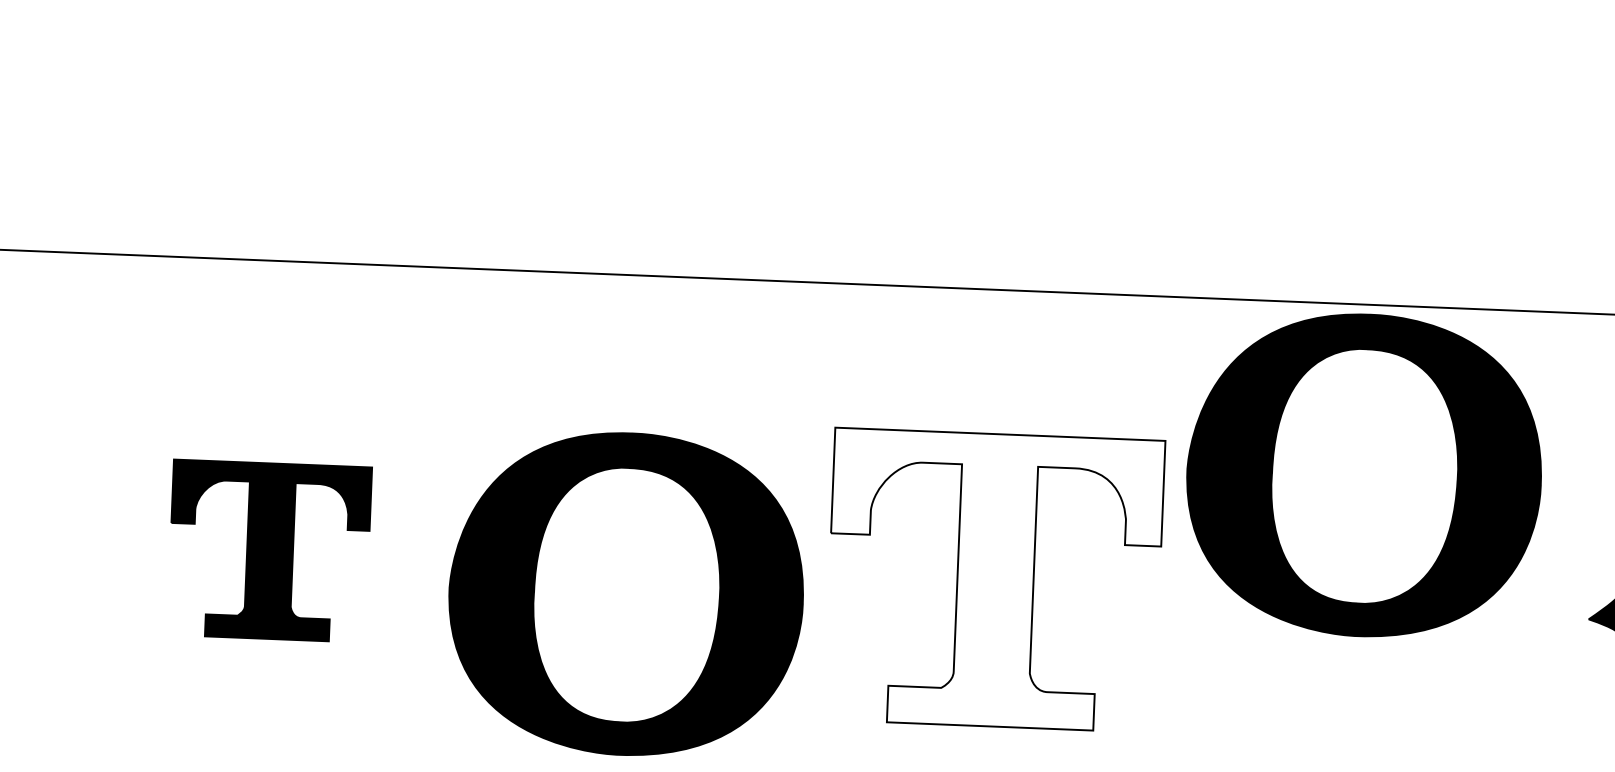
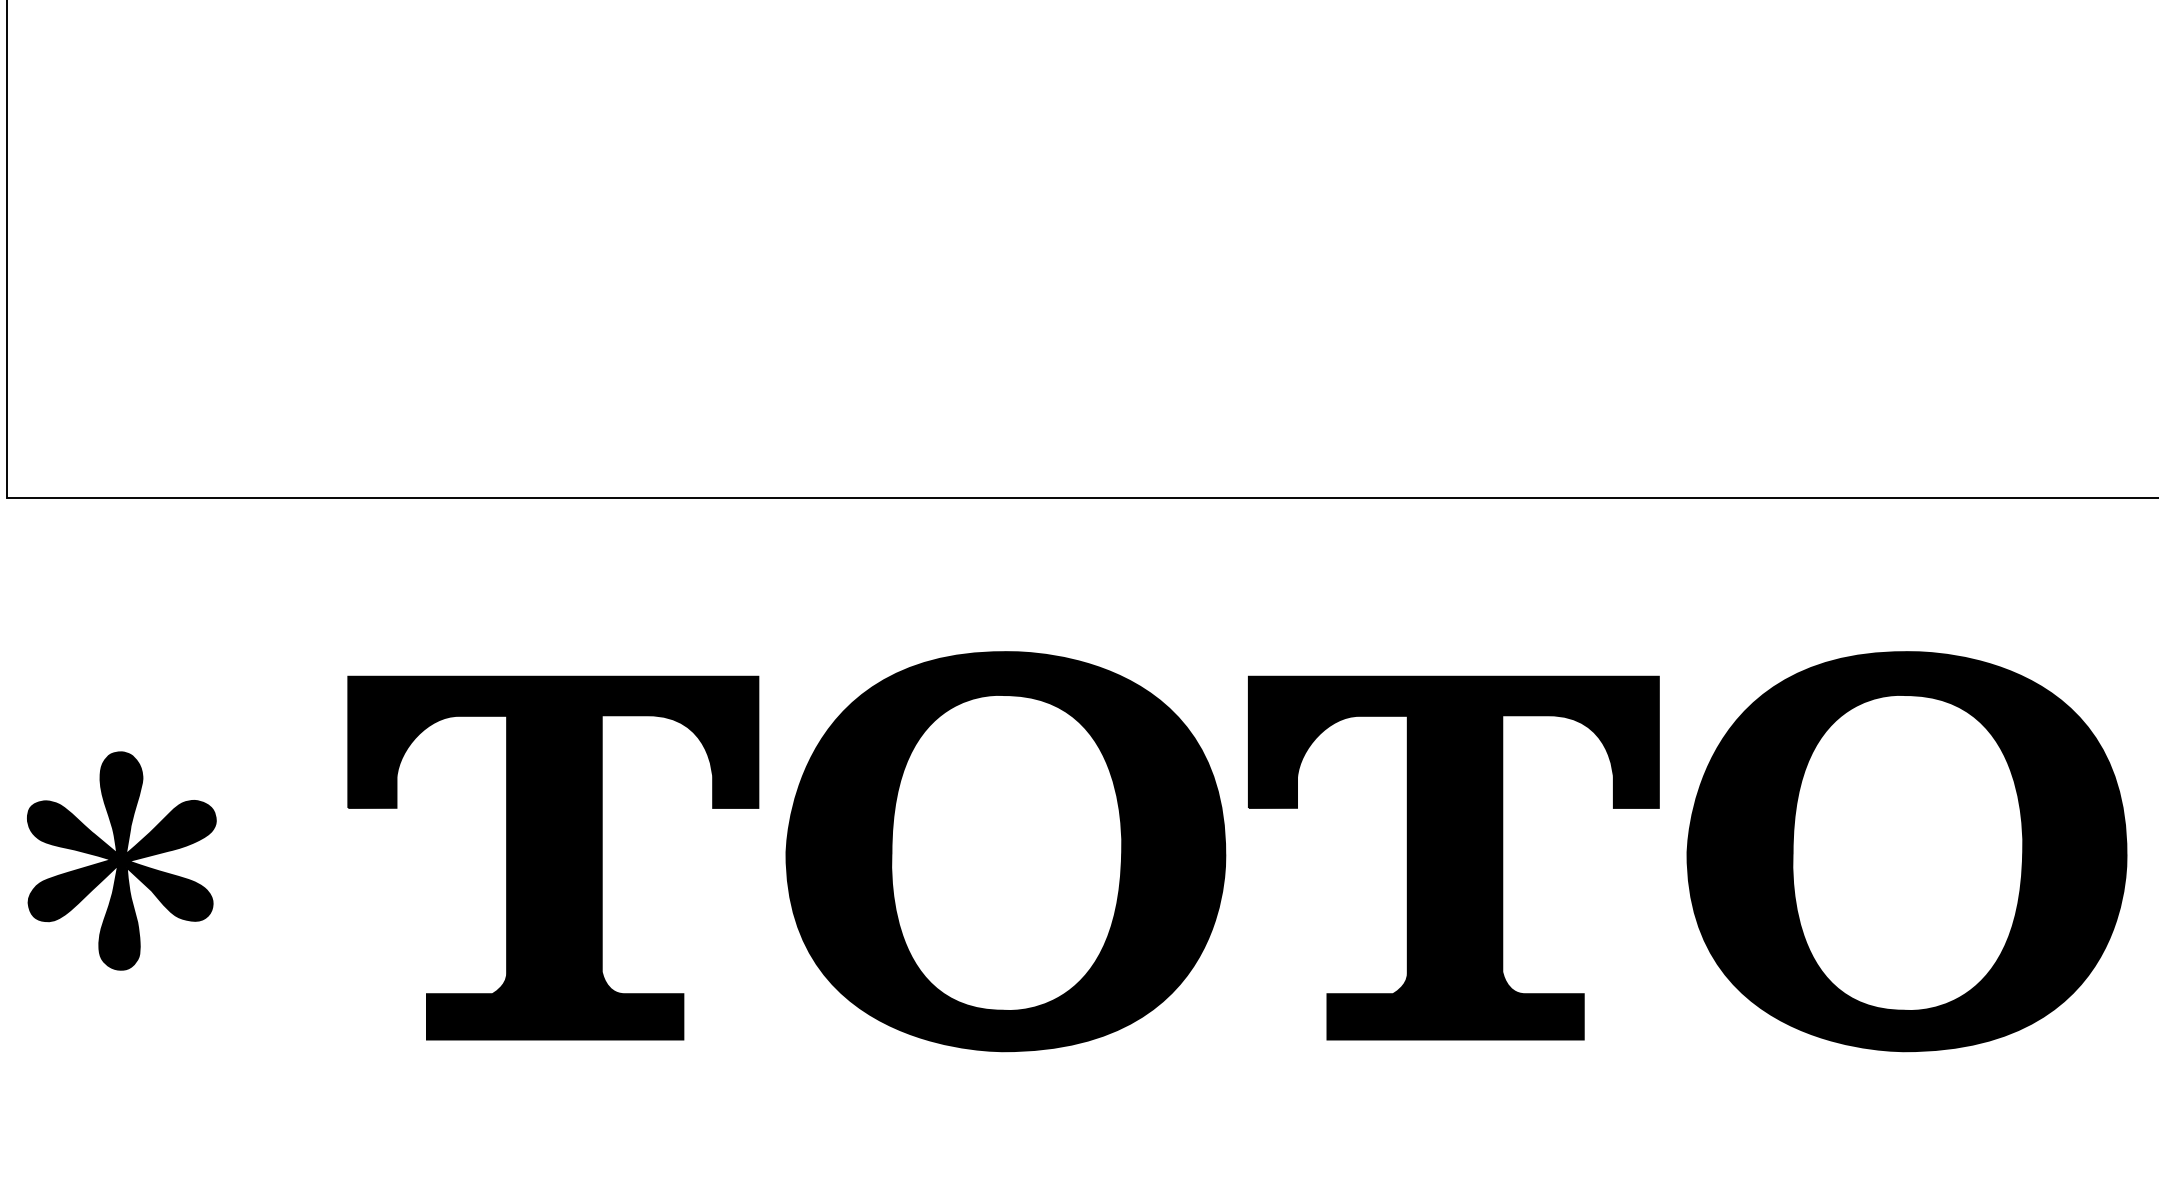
part: (1363, 475) -> (1906, 851), moved
part: (269, 550) -> (553, 857), size x1.67
fill: (994, 579) -> (1453, 857), added
part: (625, 594) -> (1005, 851), moved

